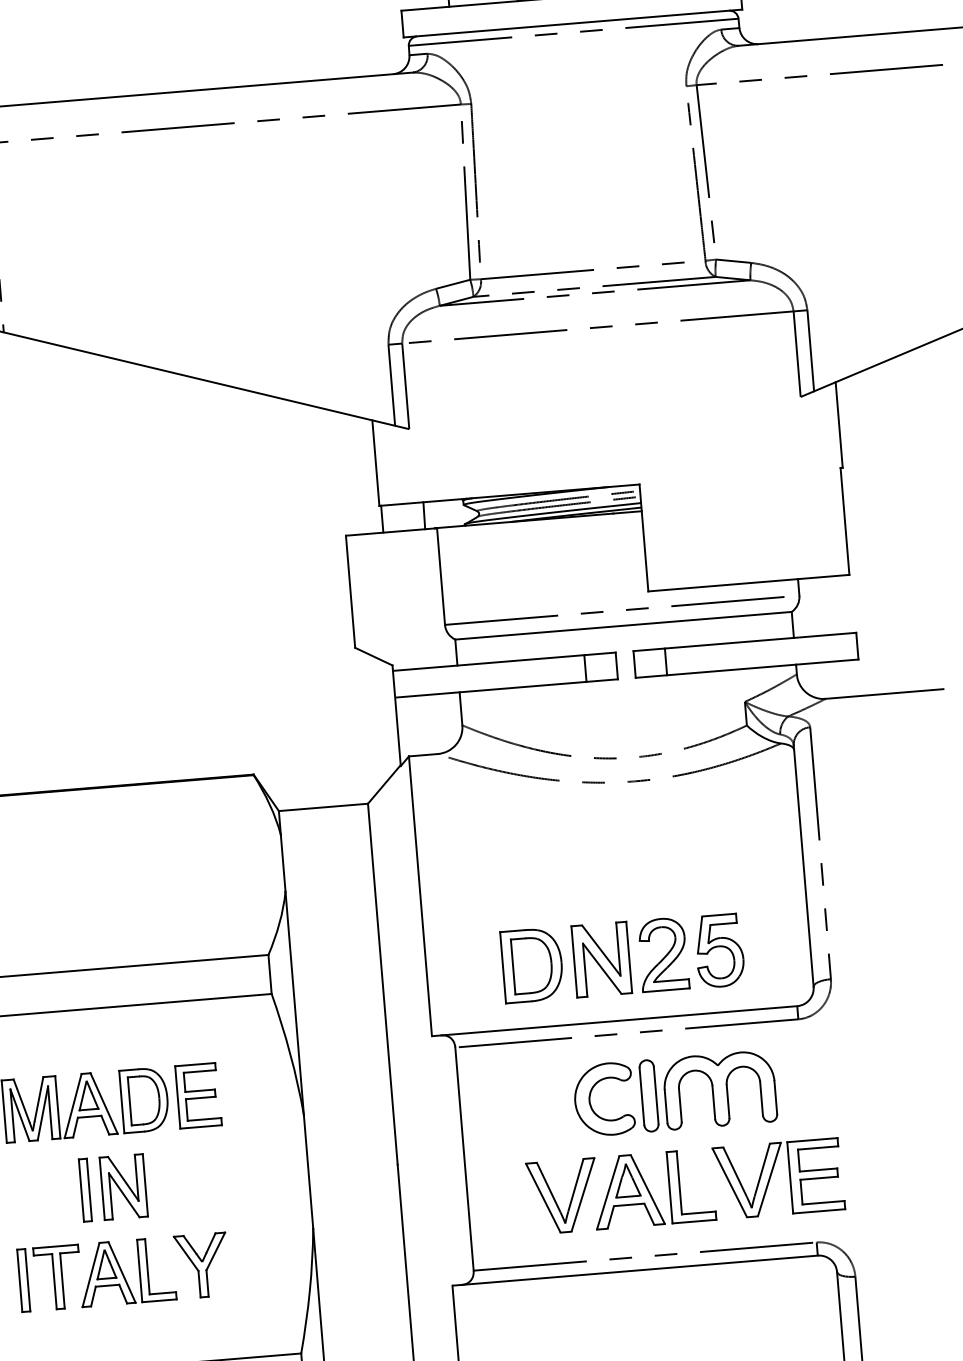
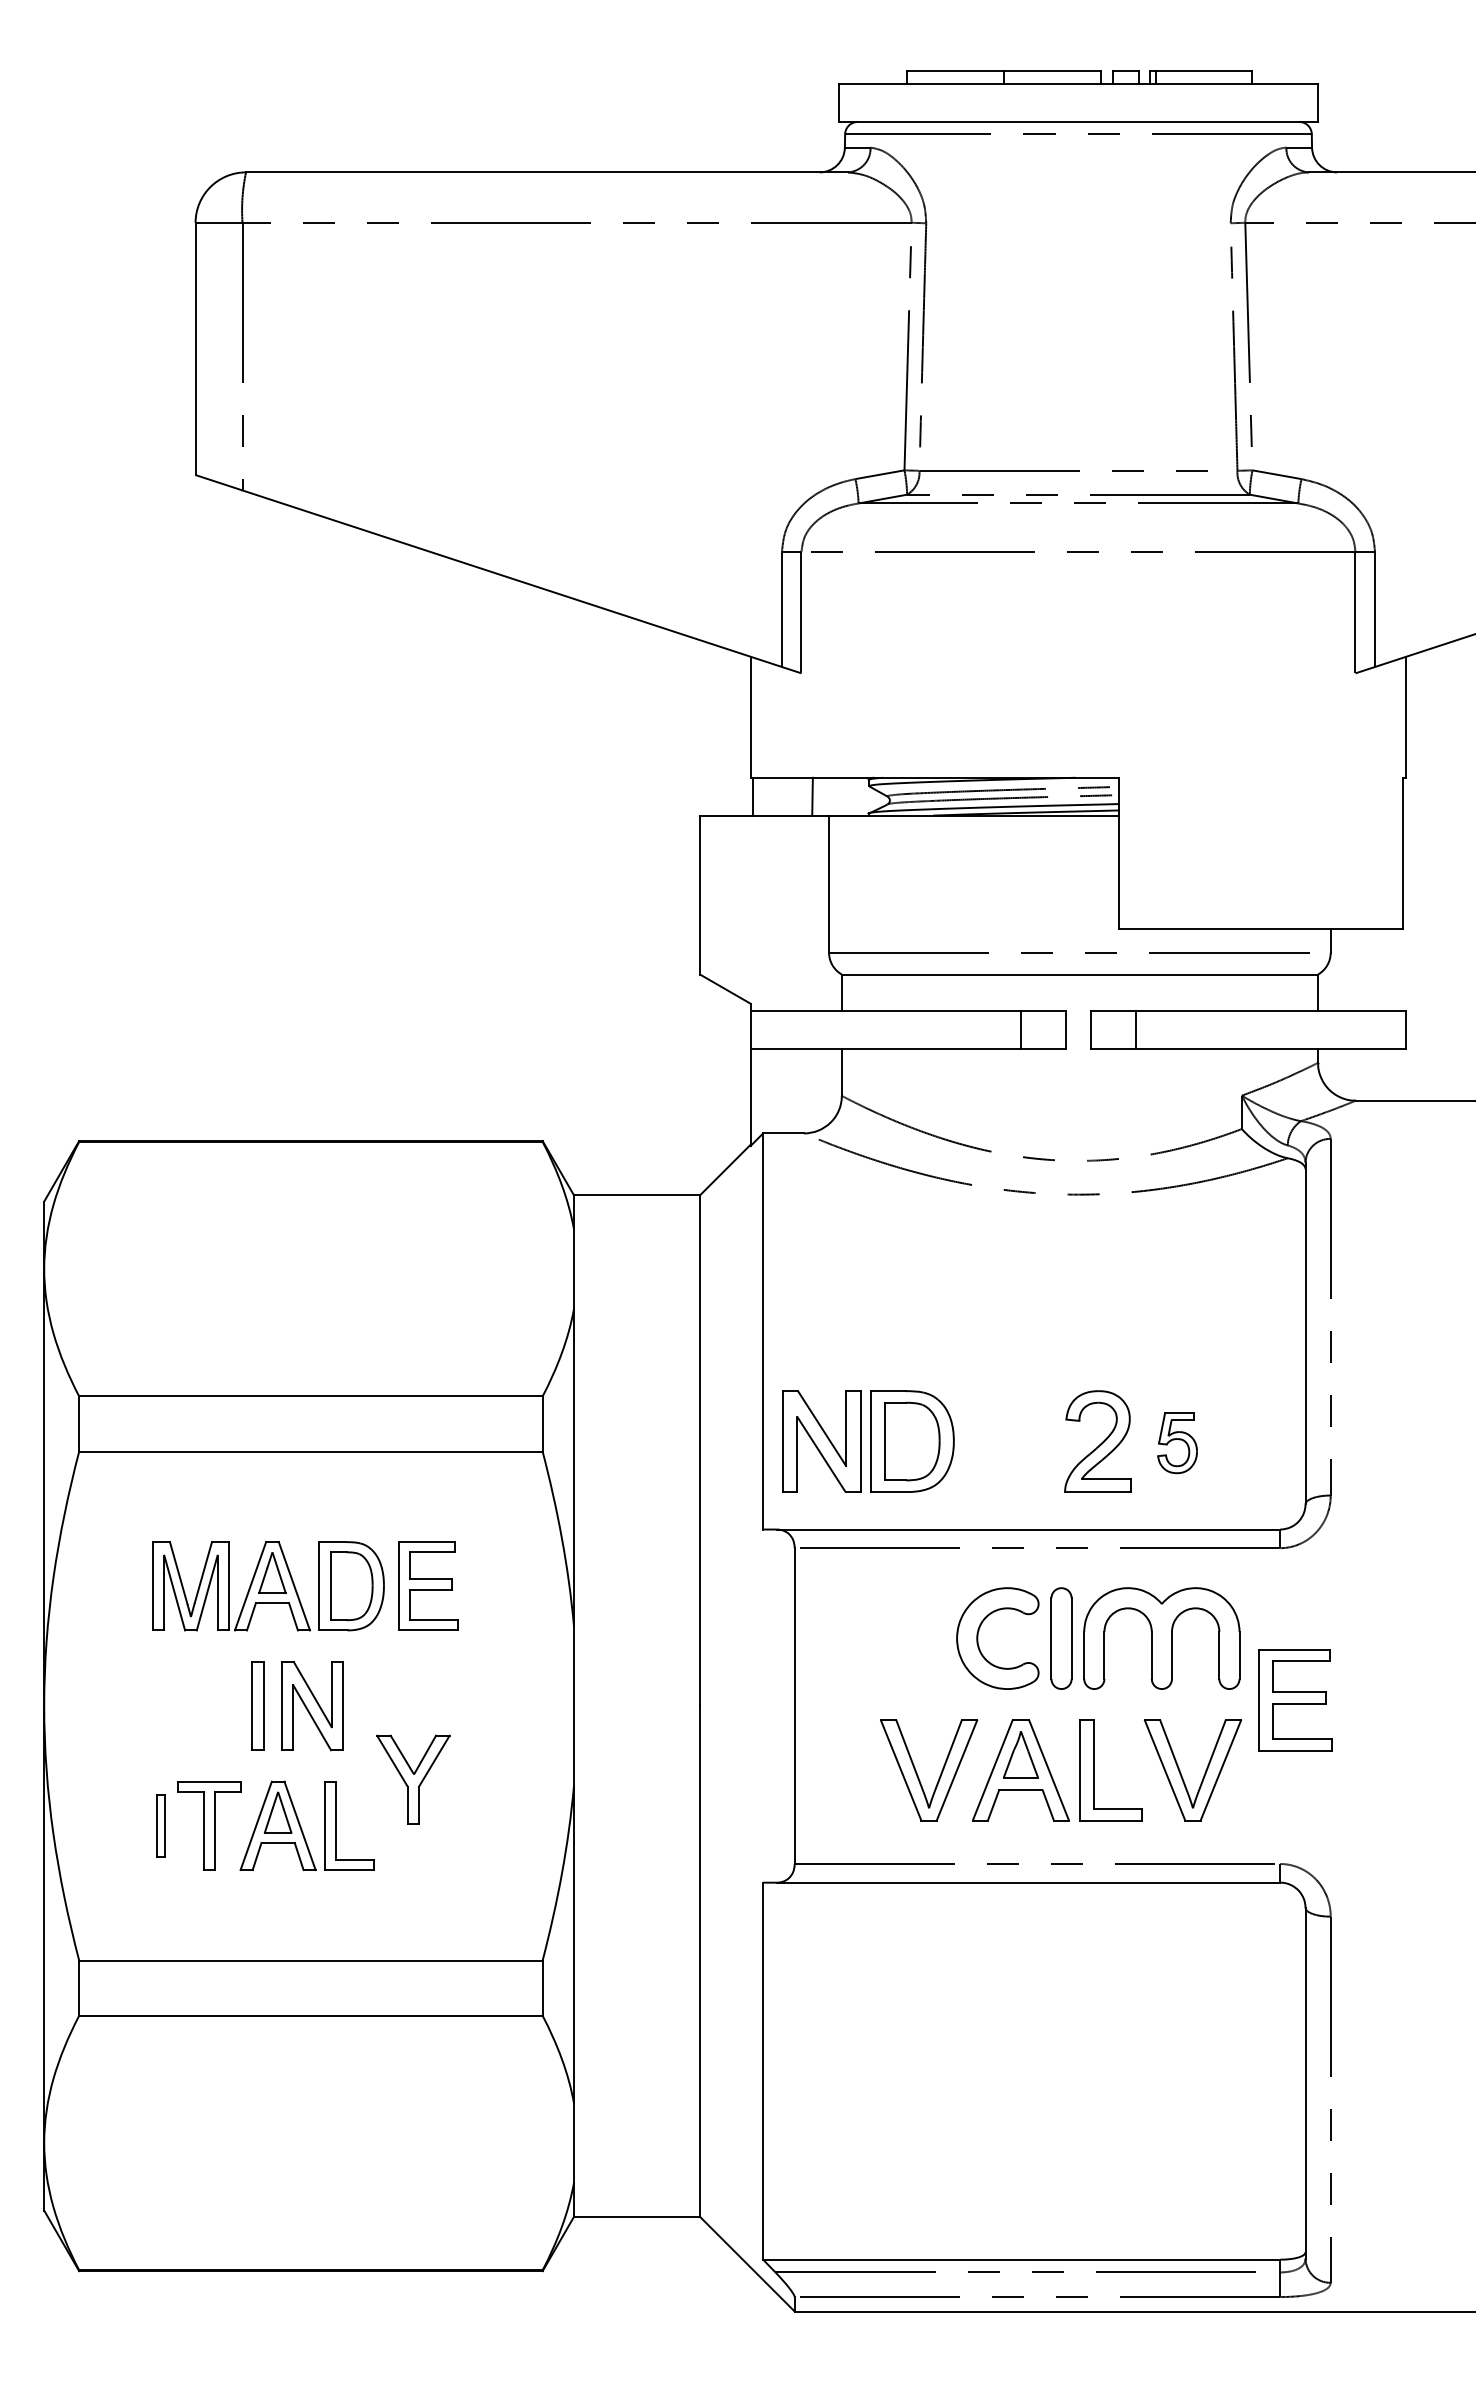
part: (719, 950) -> (1177, 1442), size x0.6
part: (601, 959) -> (821, 1441), moved
part: (816, 1175) -> (1295, 1700), moved
part: (202, 1265) -> (413, 1779), moved
part: (23, 1280) -> (160, 1825), size x0.7

